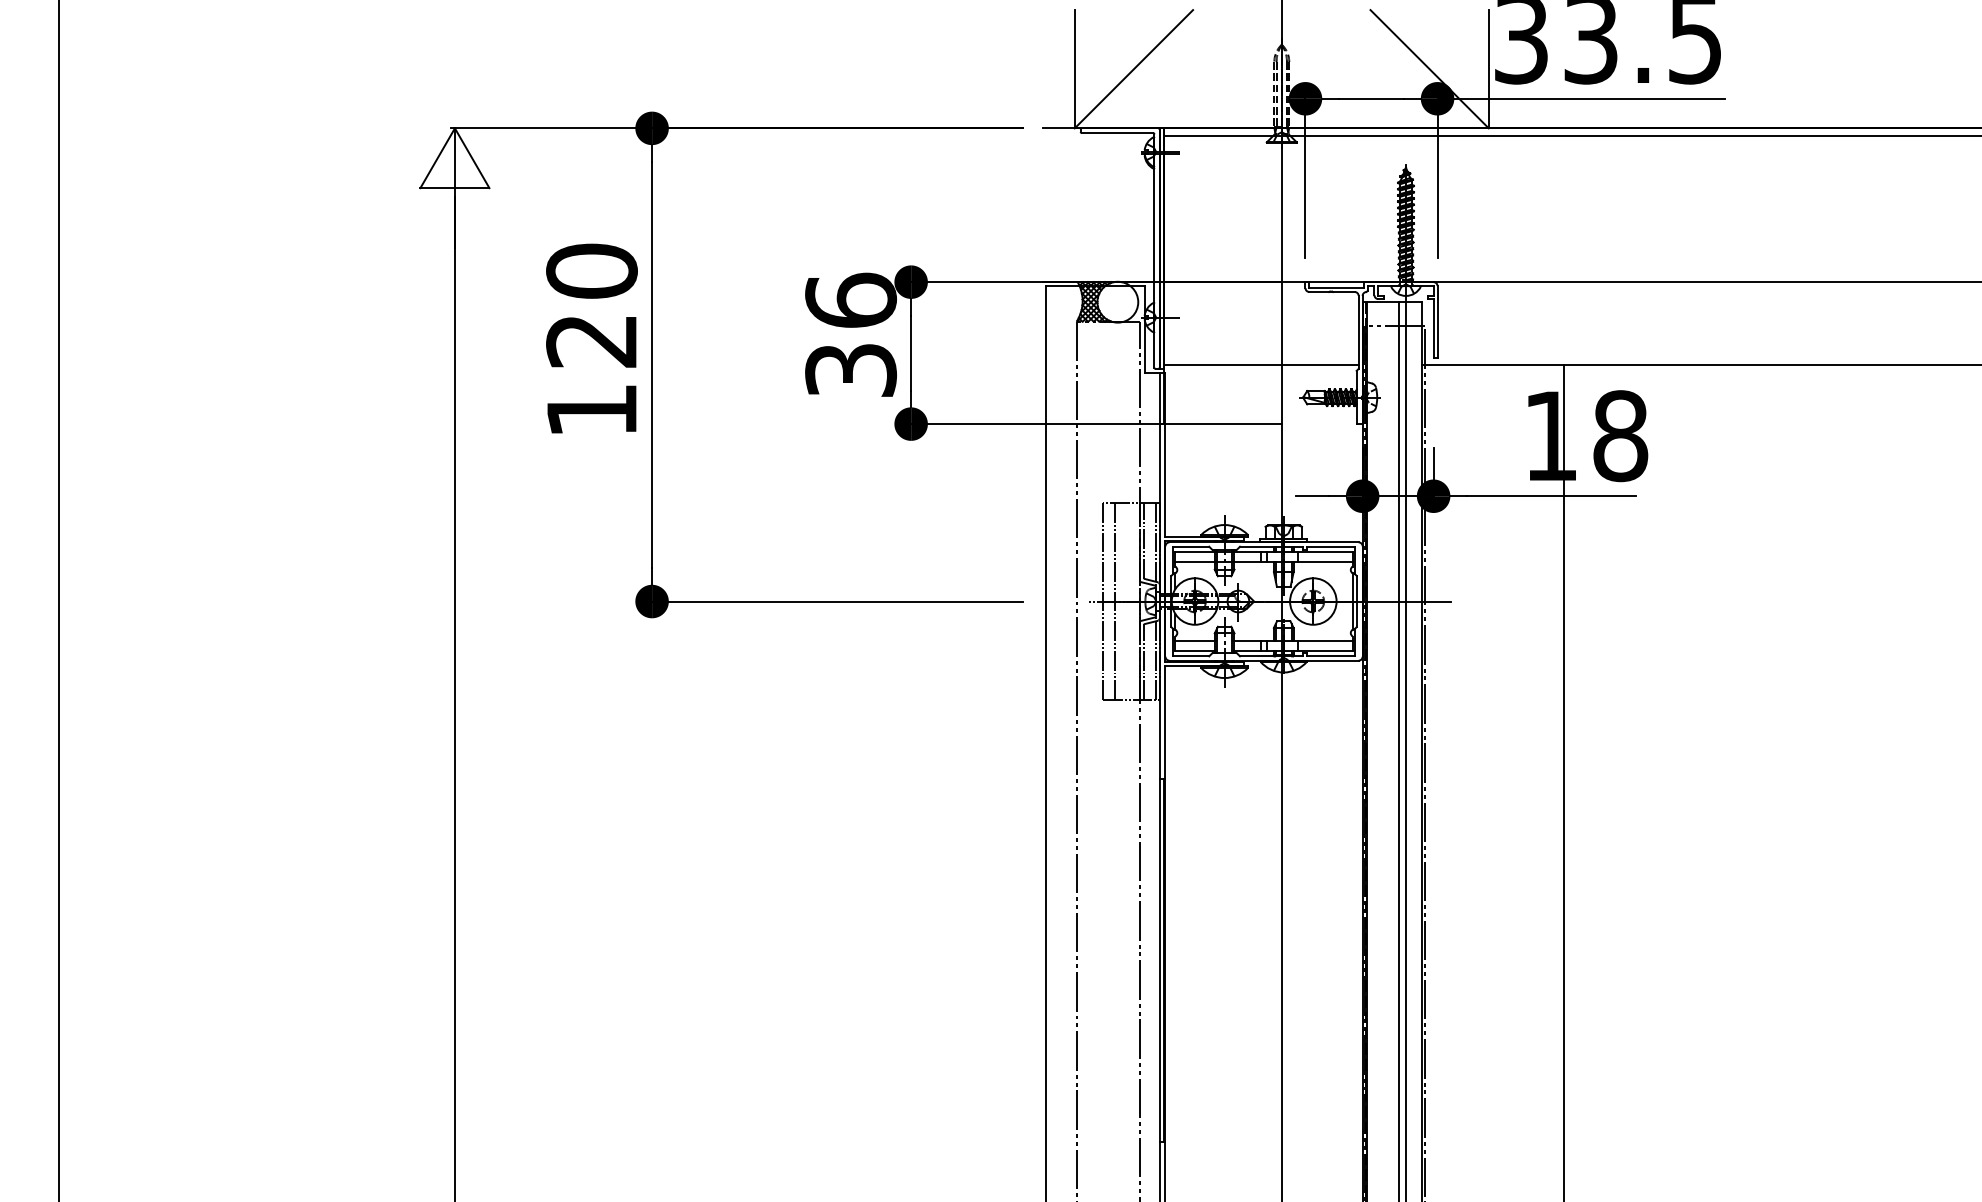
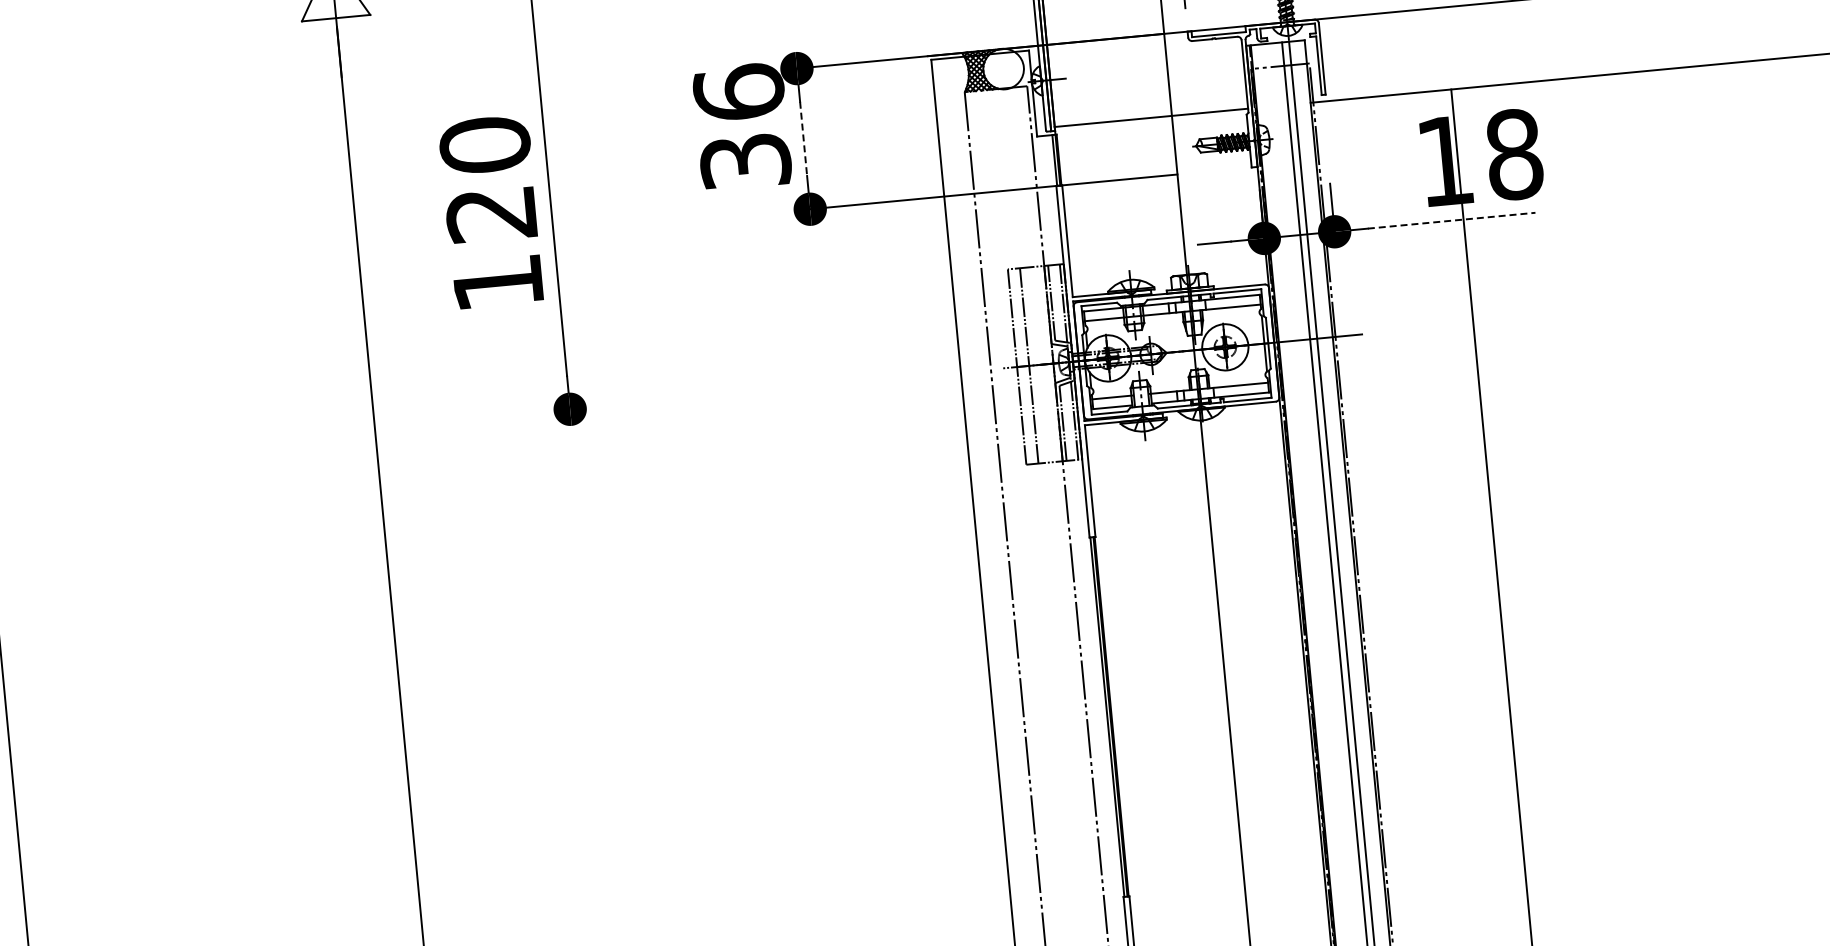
text: (591, 338) -> (490, 211), moved
line: (911, 353) -> (803, 139), solid -> dashed
line: (1551, 496) -> (1451, 220), solid -> dashed
line: (835, 601) -> (751, 392), removed

